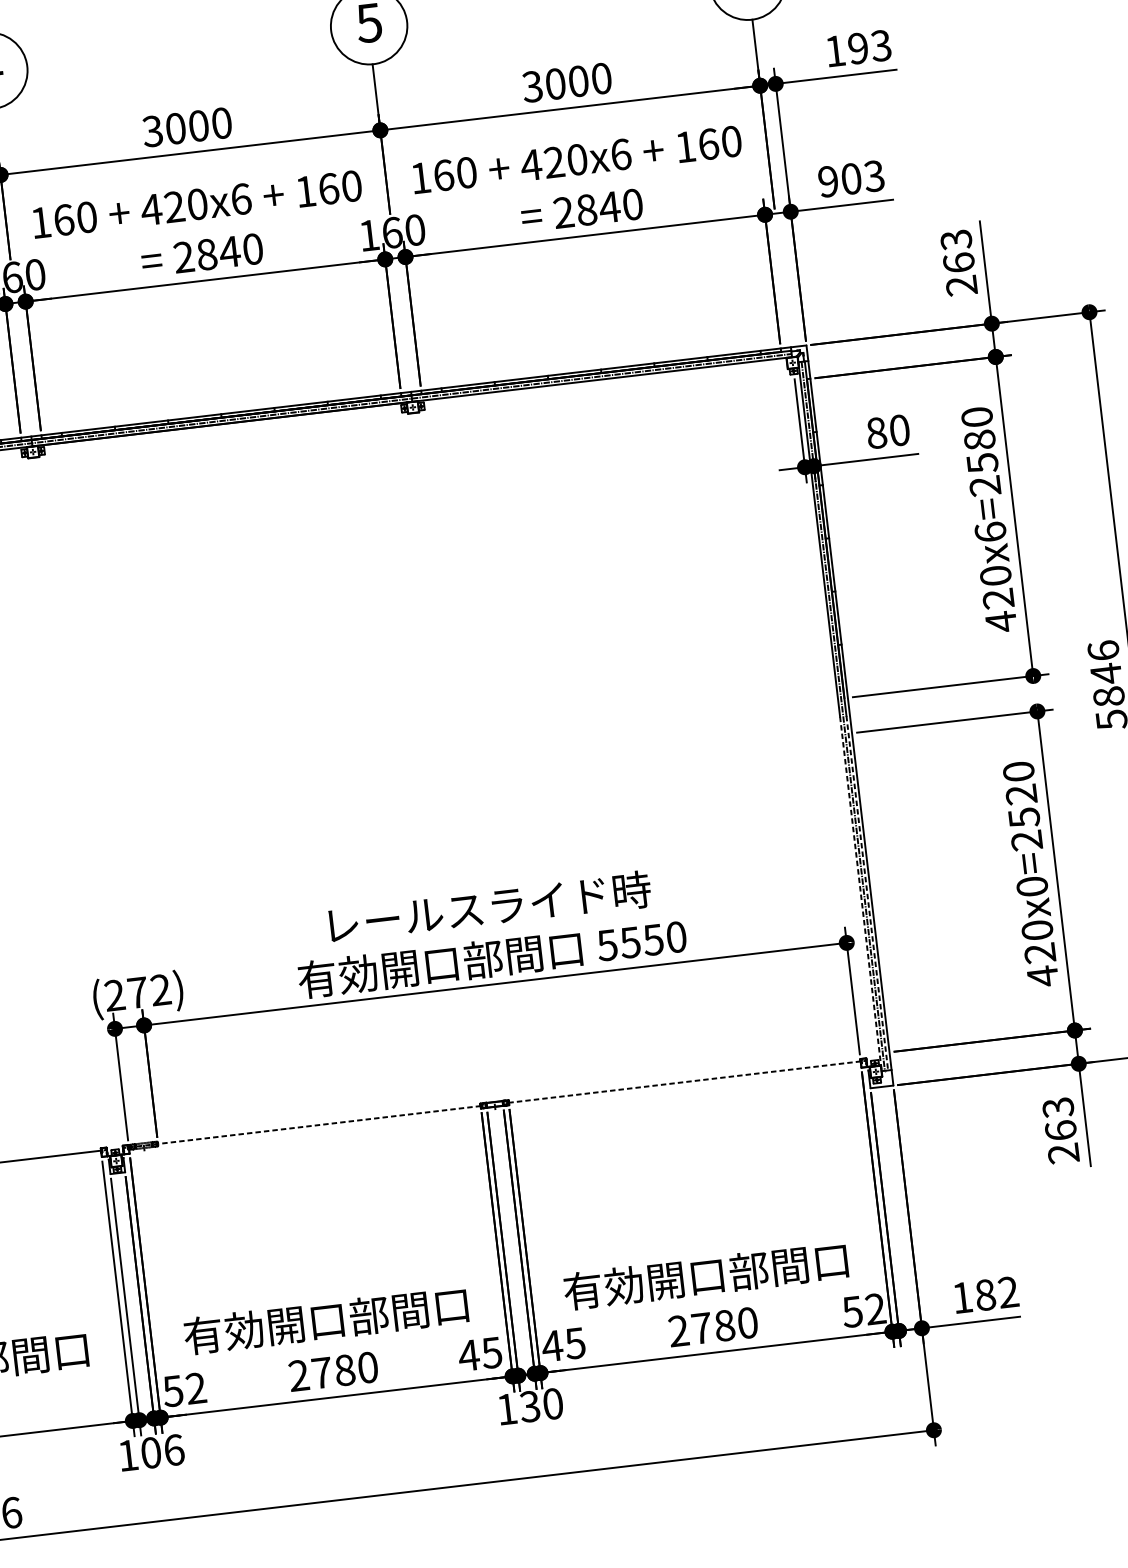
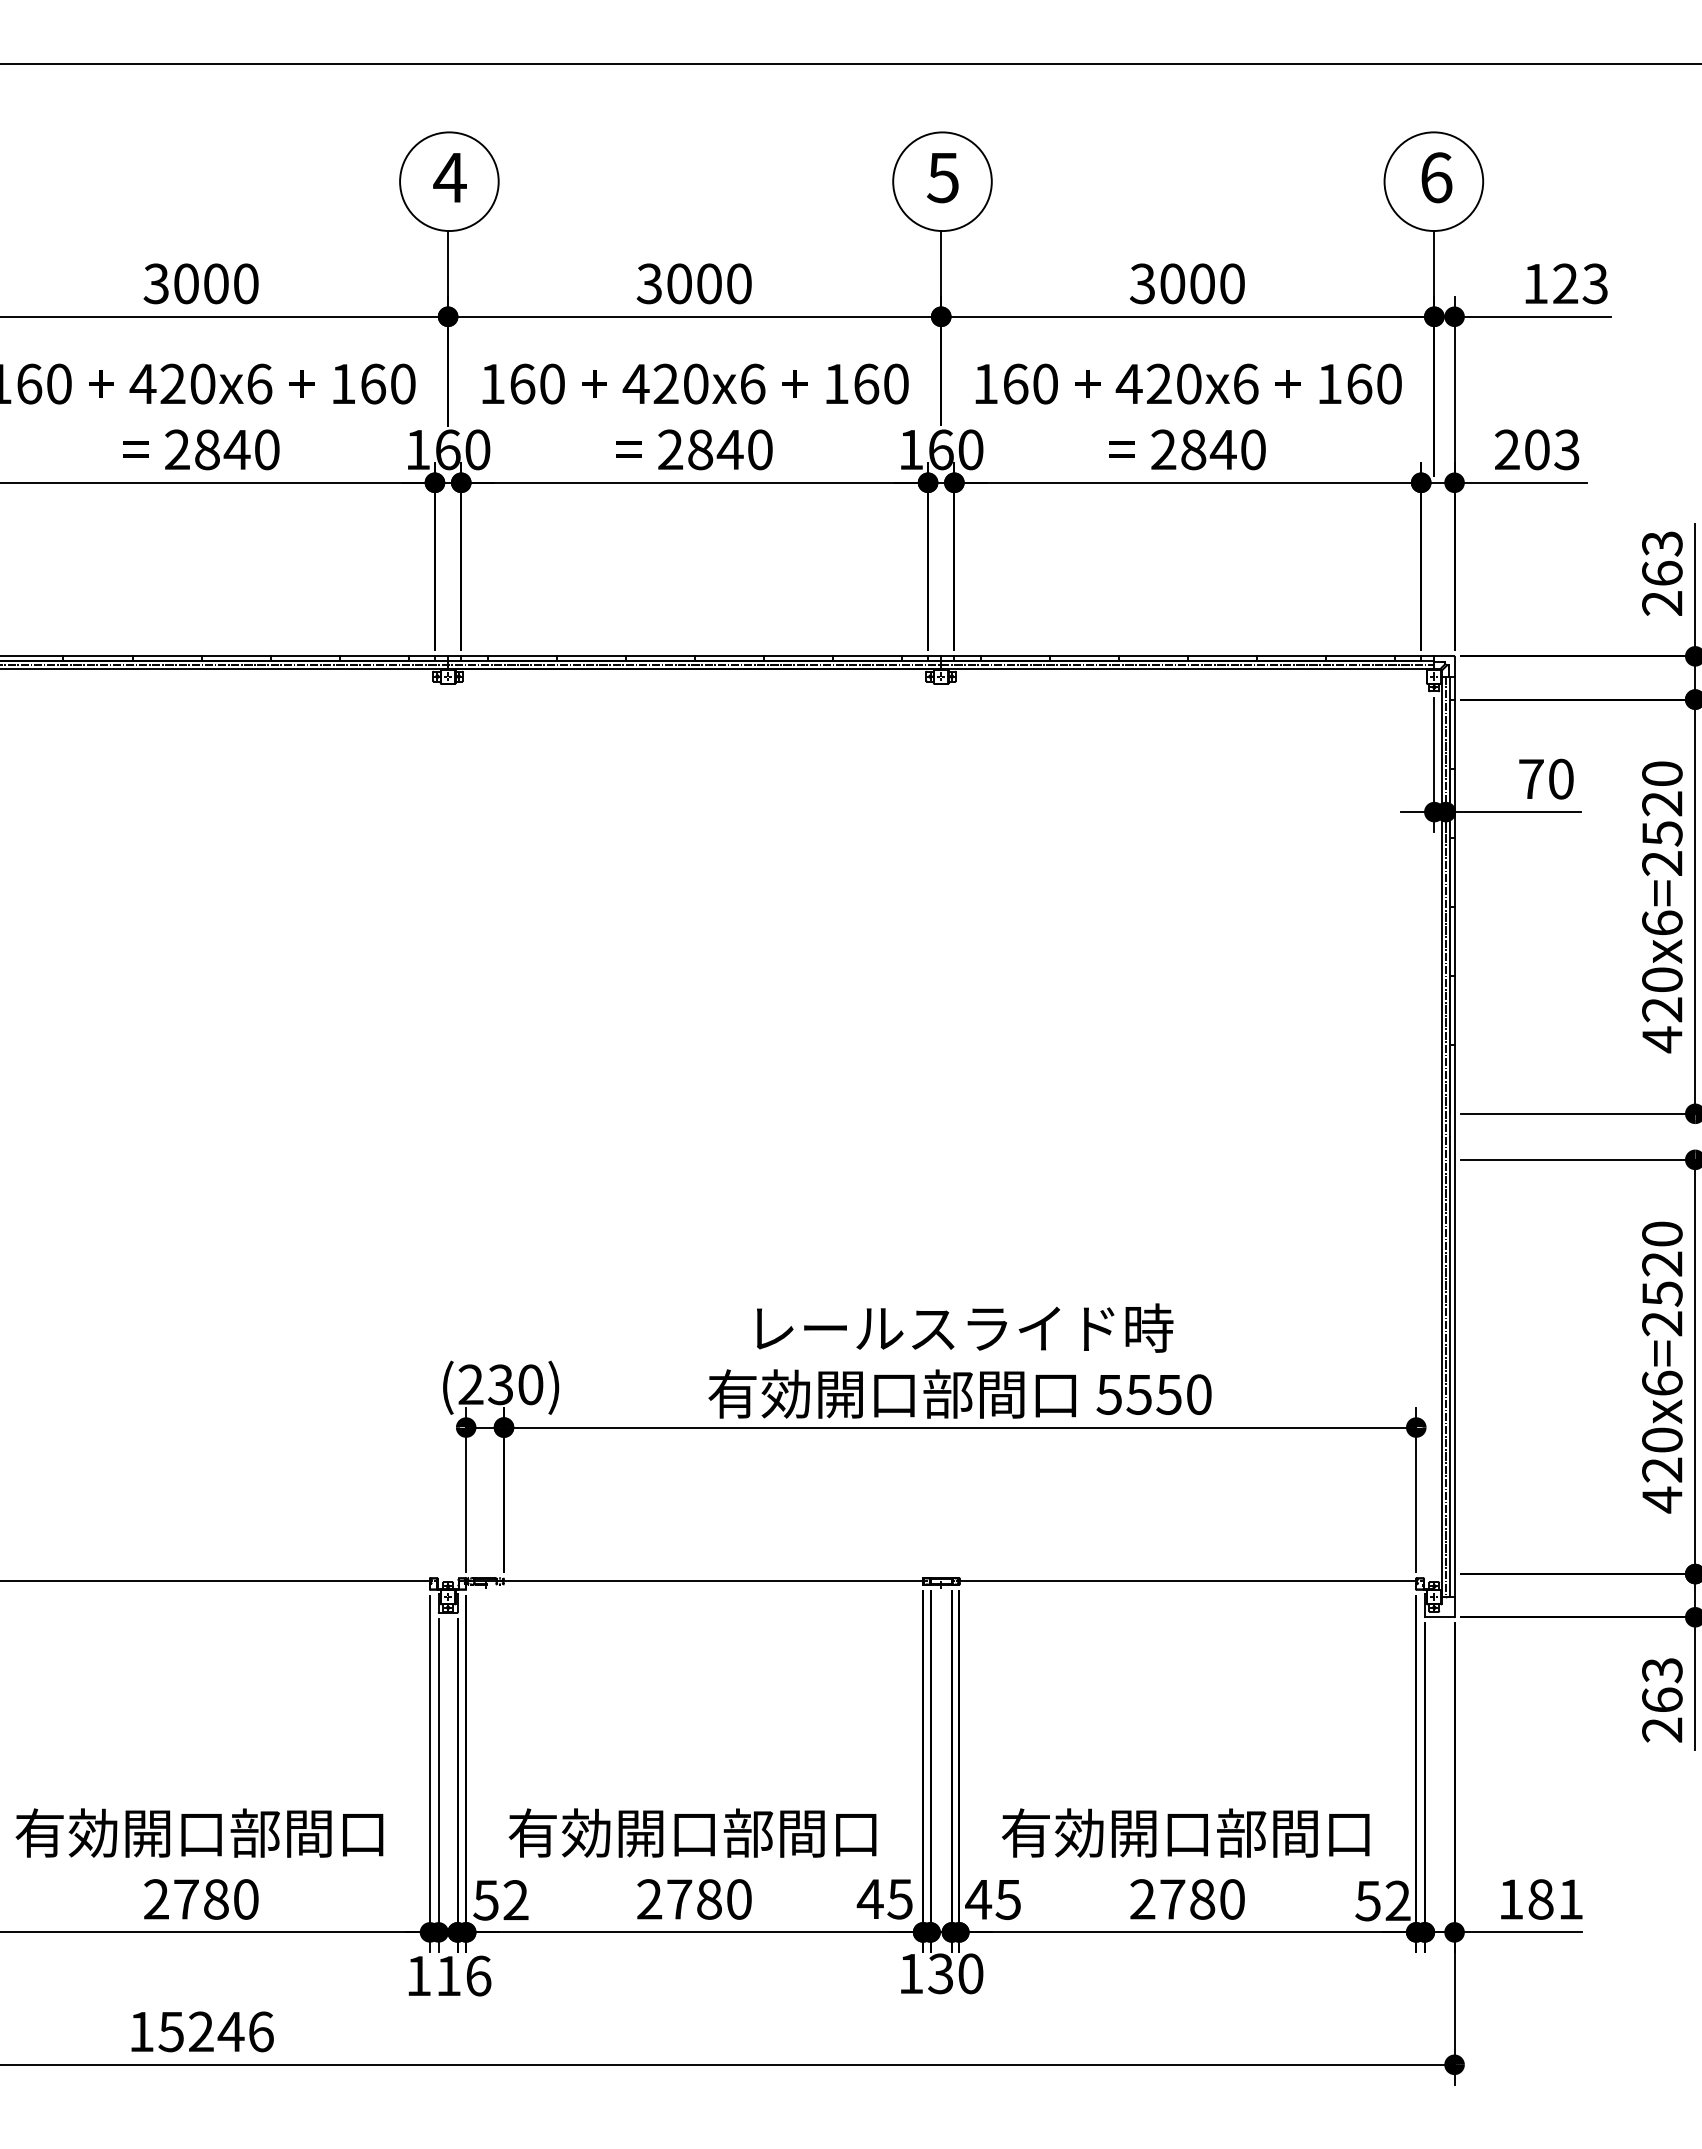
text: (858, 49) -> (1565, 284), 193 -> 123
text: (828, 182) -> (1507, 450), 903 -> 203
text: (876, 433) -> (1531, 779), 80 -> 70
text: (979, 439) -> (1662, 803), 420x6=2580 -> 420x6=2520
text: (1032, 885) -> (1662, 1382), 420x0=2520 -> 420x6=2520
line: (867, 893) -> (1450, 1367), dashed -> solid
line: (860, 894) -> (1441, 1367), dashed -> solid
text: (149, 991) -> (515, 1384), (272) -> (230)
line: (684, 1082) -> (1187, 1581), dashed -> solid
line: (304, 1126) -> (693, 1581), dashed -> solid
text: (1008, 1292) -> (1570, 1899), 182 -> 181
text: (150, 1452) -> (448, 1975), 106 -> 116

